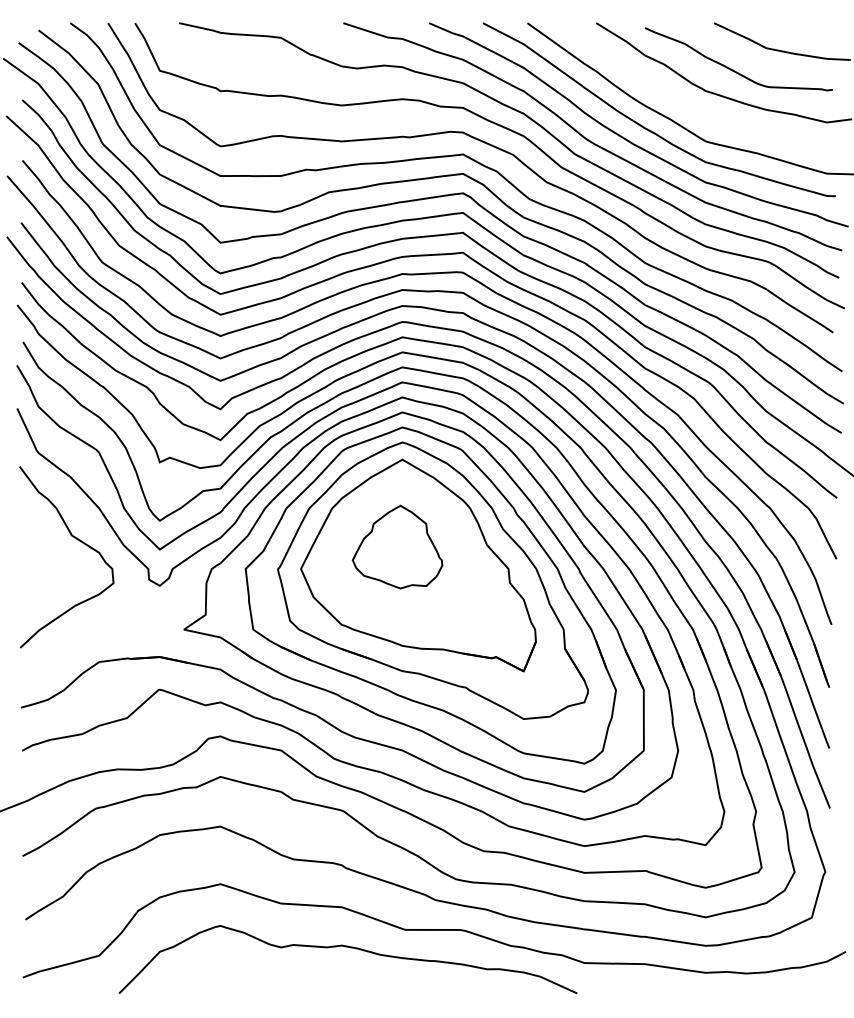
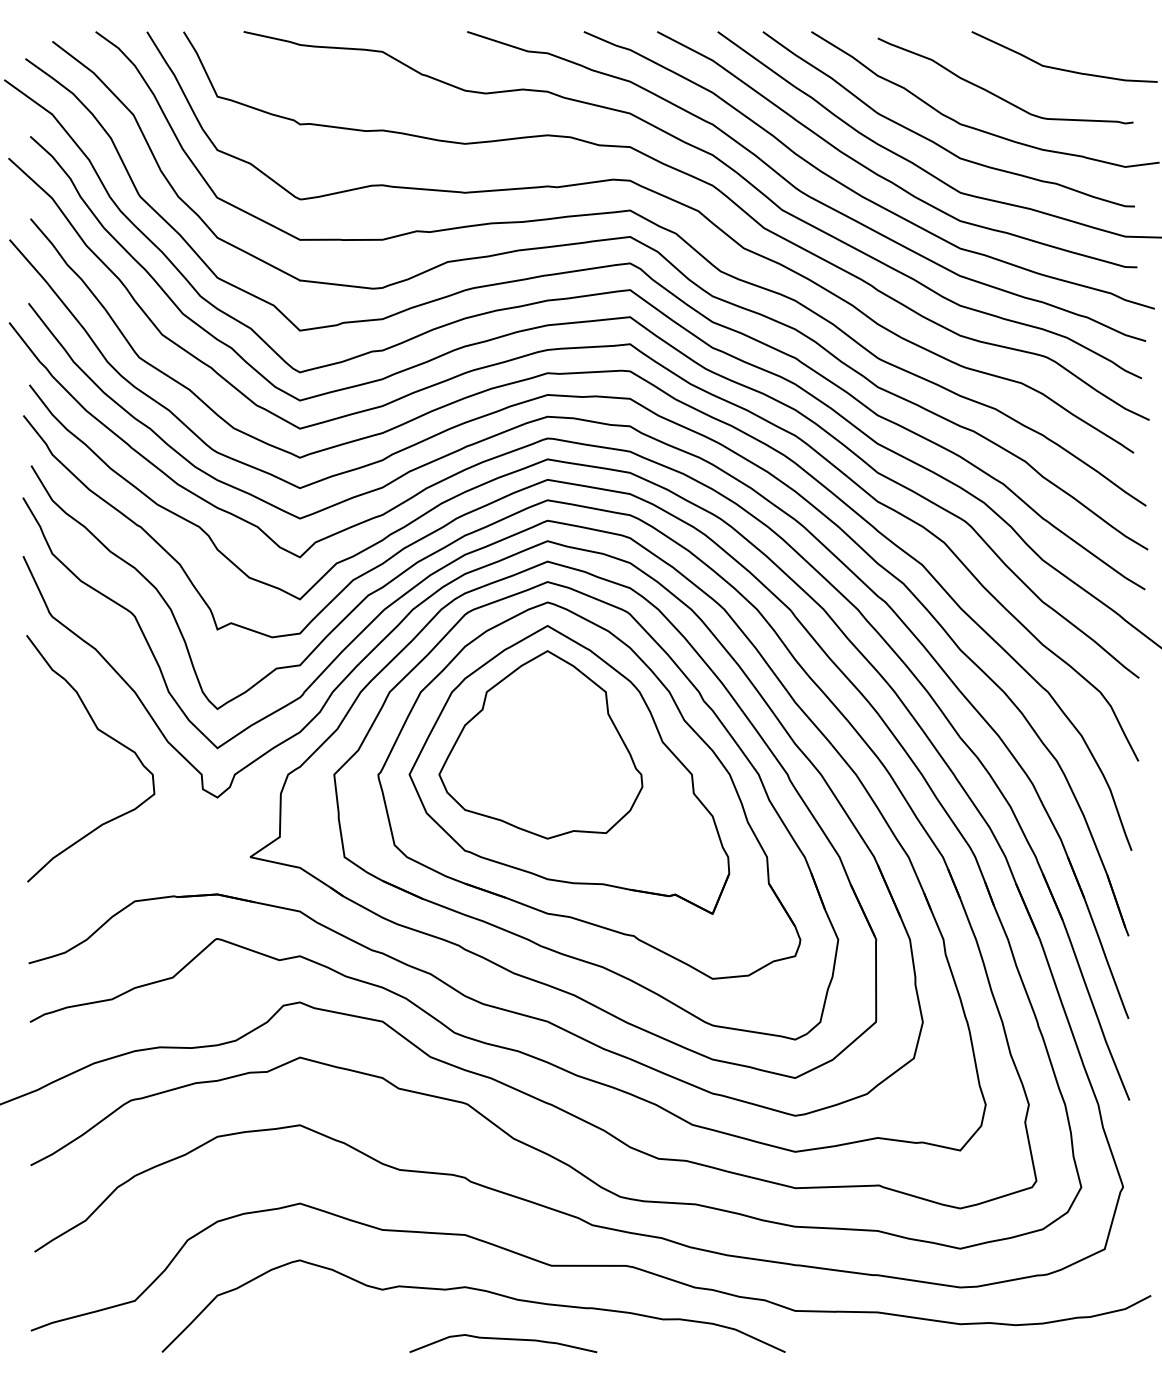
curve: (686, 103) -> (934, 141), added
part: (397, 546) -> (540, 744), size x1.67
curve: (370, 984) -> (503, 1339), added

